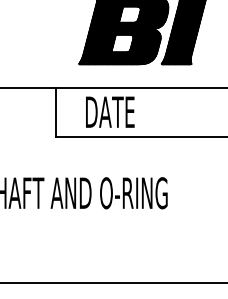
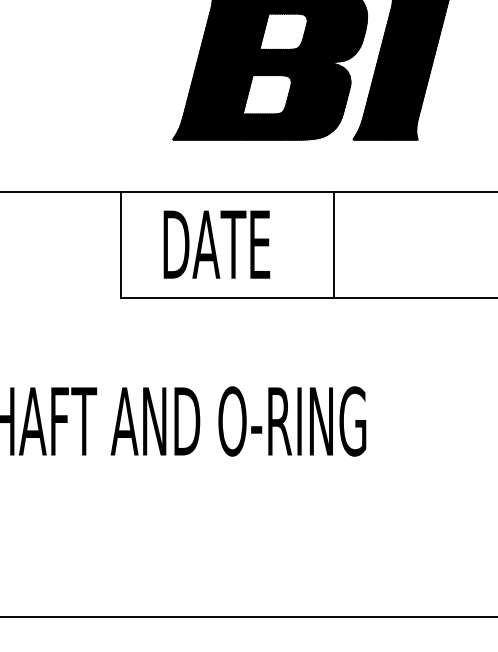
text: (110, 111) -> (217, 243), moved
line: (152, 111) -> (333, 243), added

